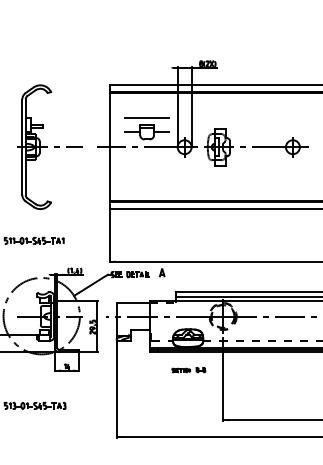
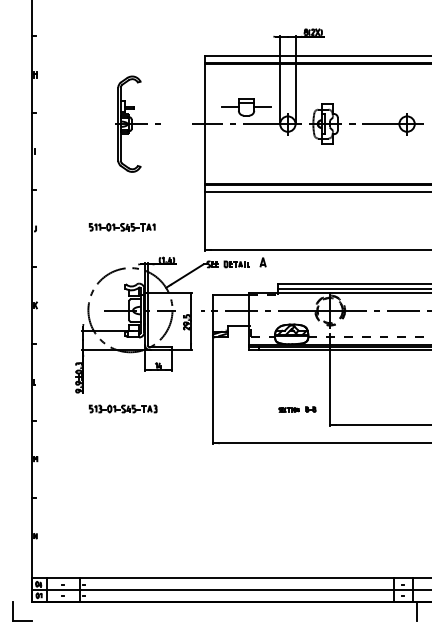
line: (147, 117) -> (246, 91), removed
part: (49, 147) -> (139, 124), size x0.7
part: (188, 370) -> (297, 409), moved

